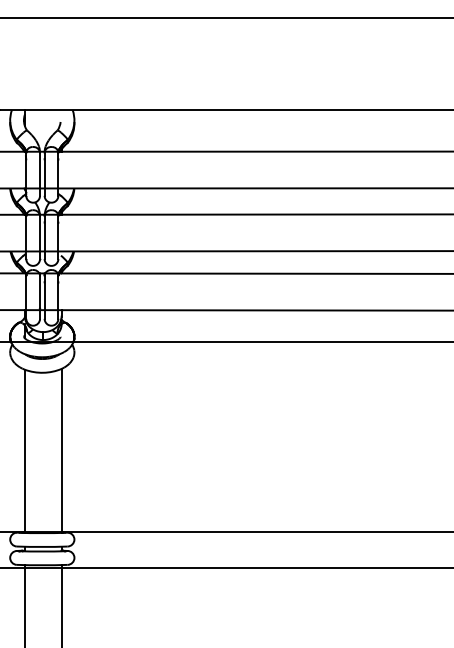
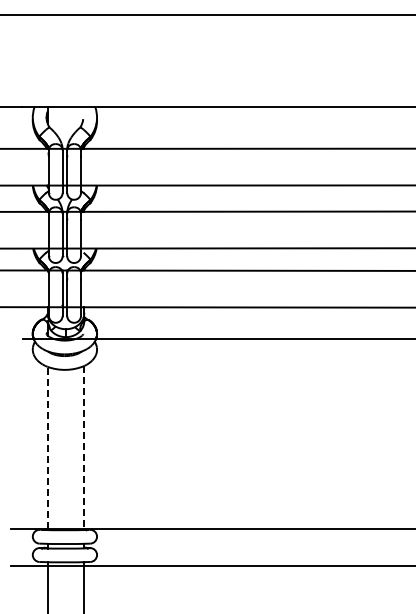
line: (24, 450) -> (47, 447), solid -> dashed
line: (61, 450) -> (84, 447), solid -> dashed

